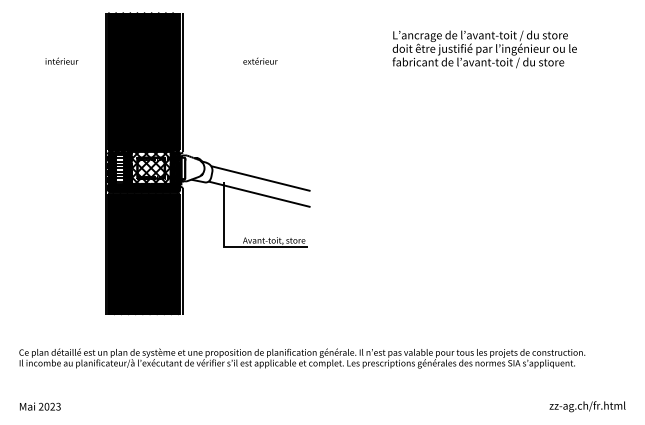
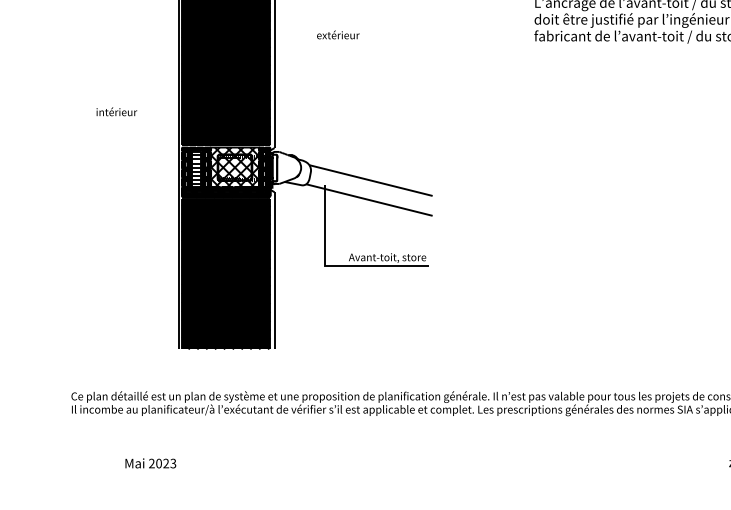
text: (61, 60) -> (116, 110), moved
text: (260, 60) -> (338, 34), moved
text: (40, 406) -> (151, 463), moved

